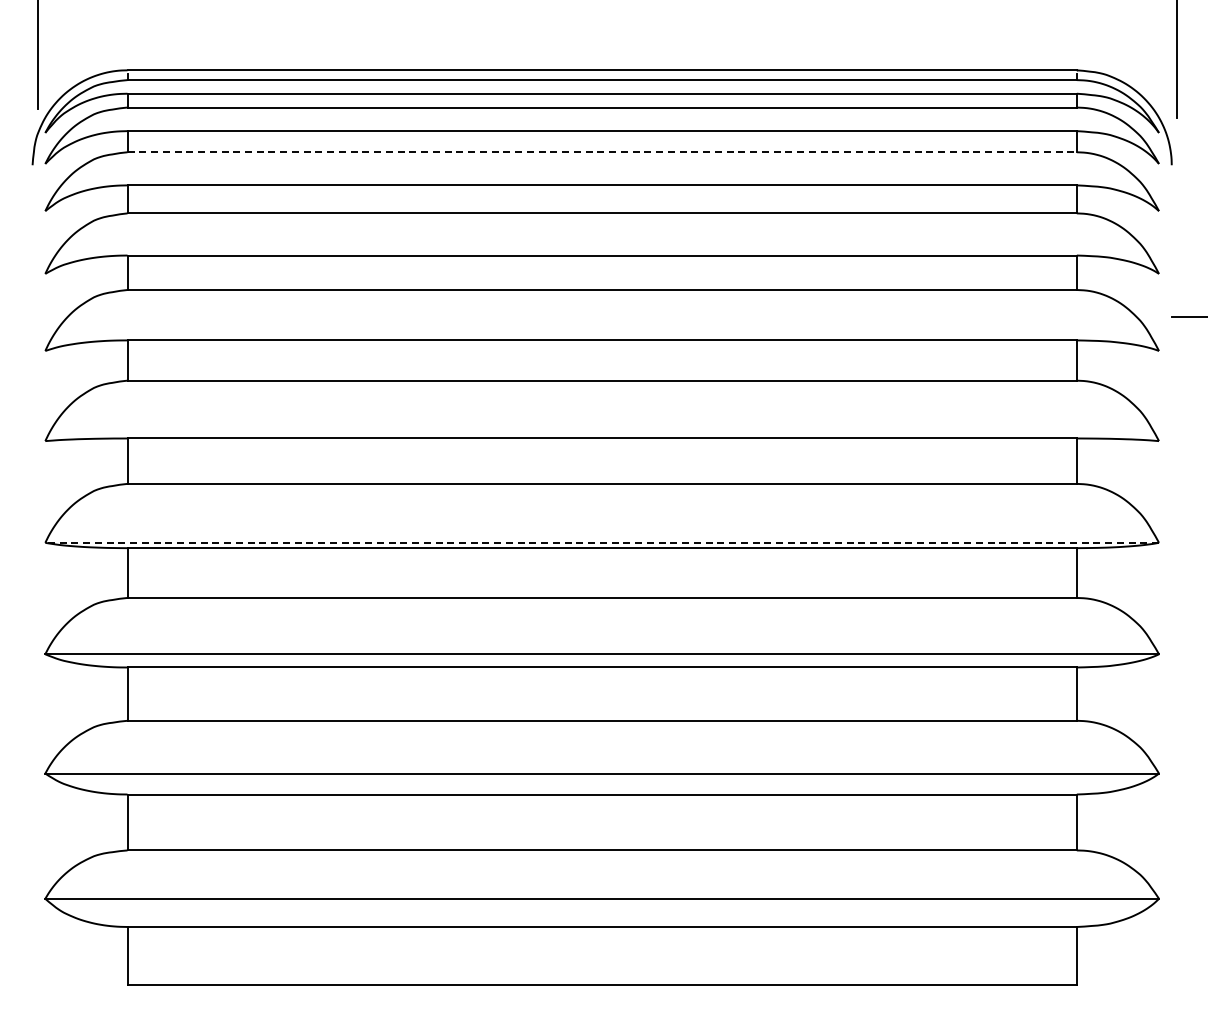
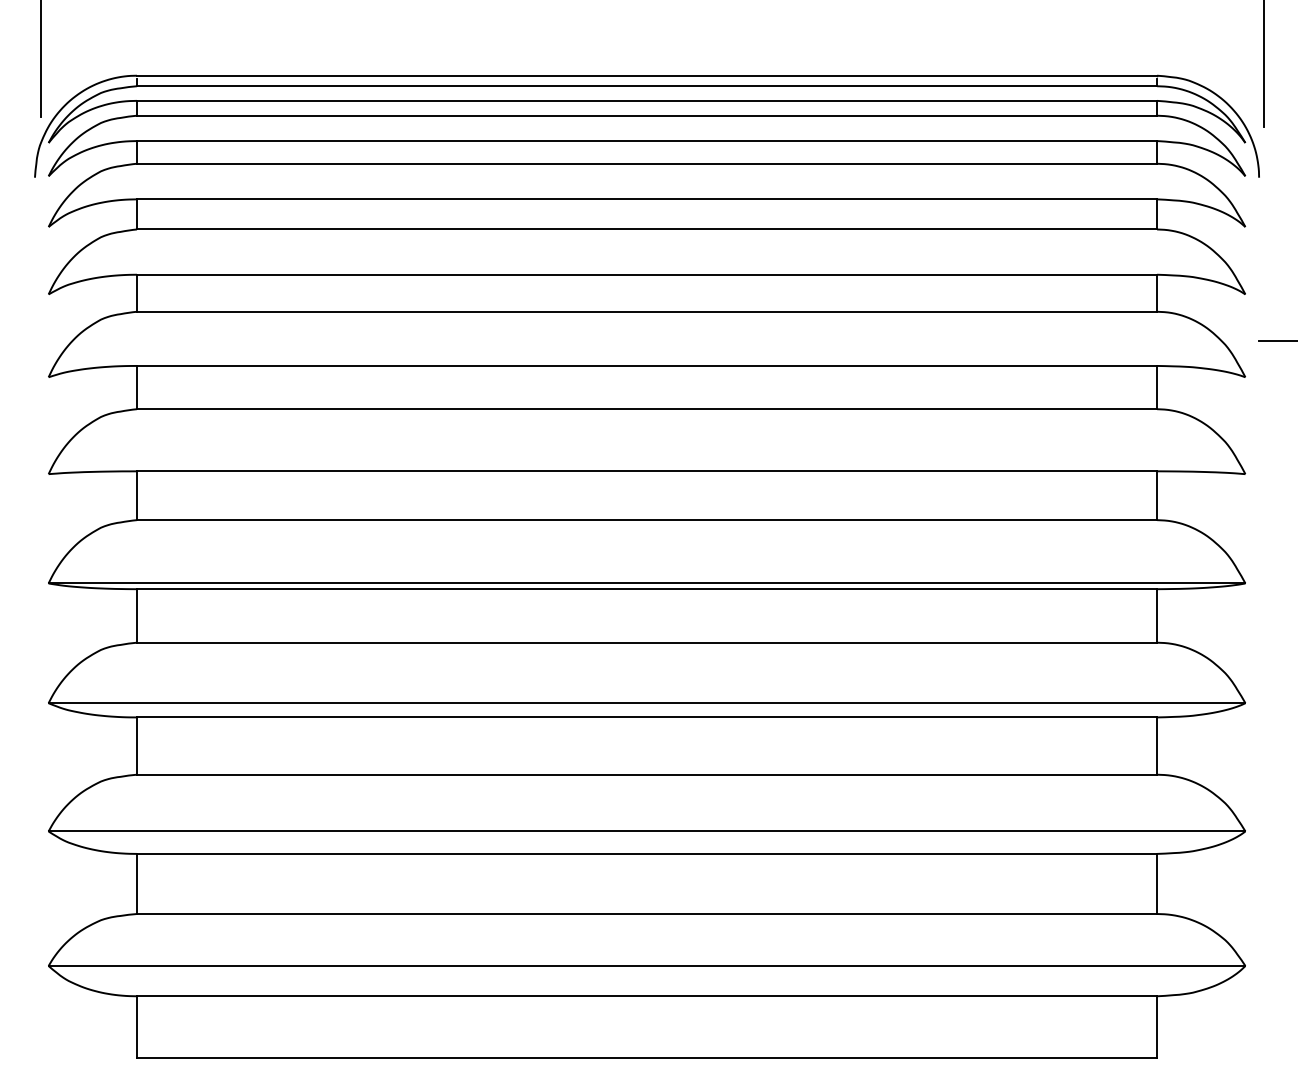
line: (602, 152) -> (647, 164), dashed -> solid
line: (602, 542) -> (647, 583), dashed -> solid

